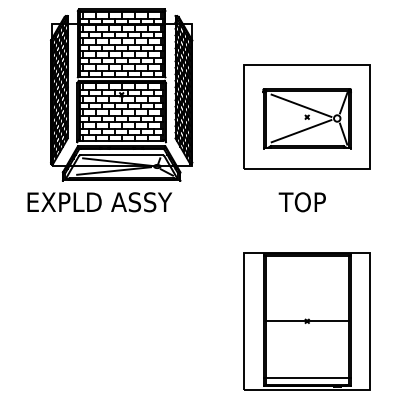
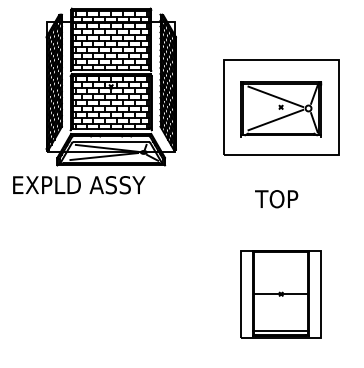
text: (100, 202) -> (79, 185), moved
text: (302, 202) -> (276, 199), moved
part: (307, 321) -> (281, 294), size x0.7

